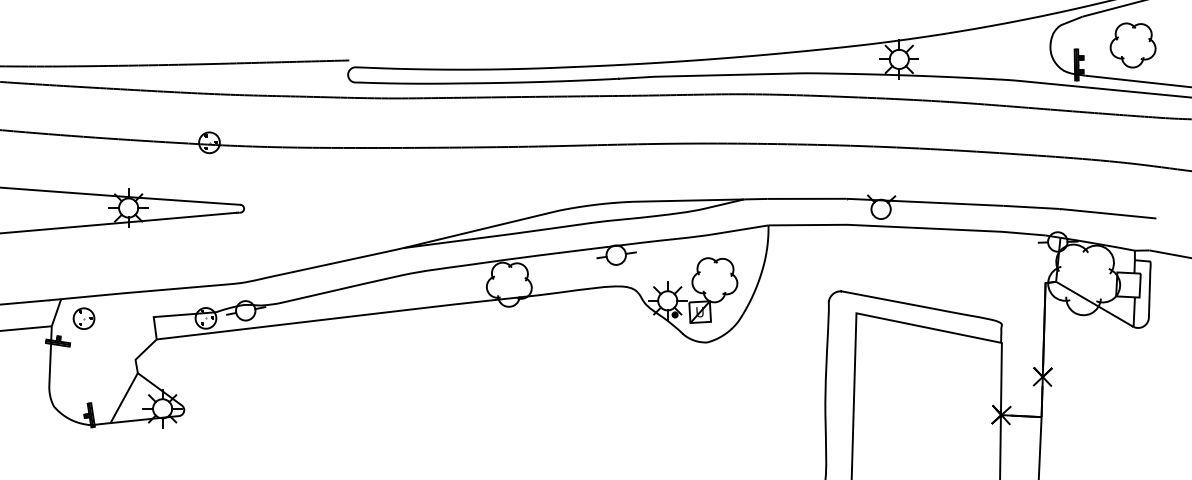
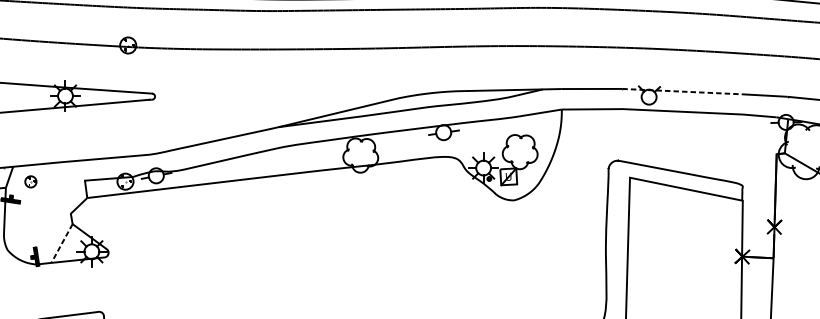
line: (925, 202) -> (683, 91), solid -> dashed
part: (83, 318) -> (30, 181), size x0.7
line: (123, 398) -> (61, 243), solid -> dashed

